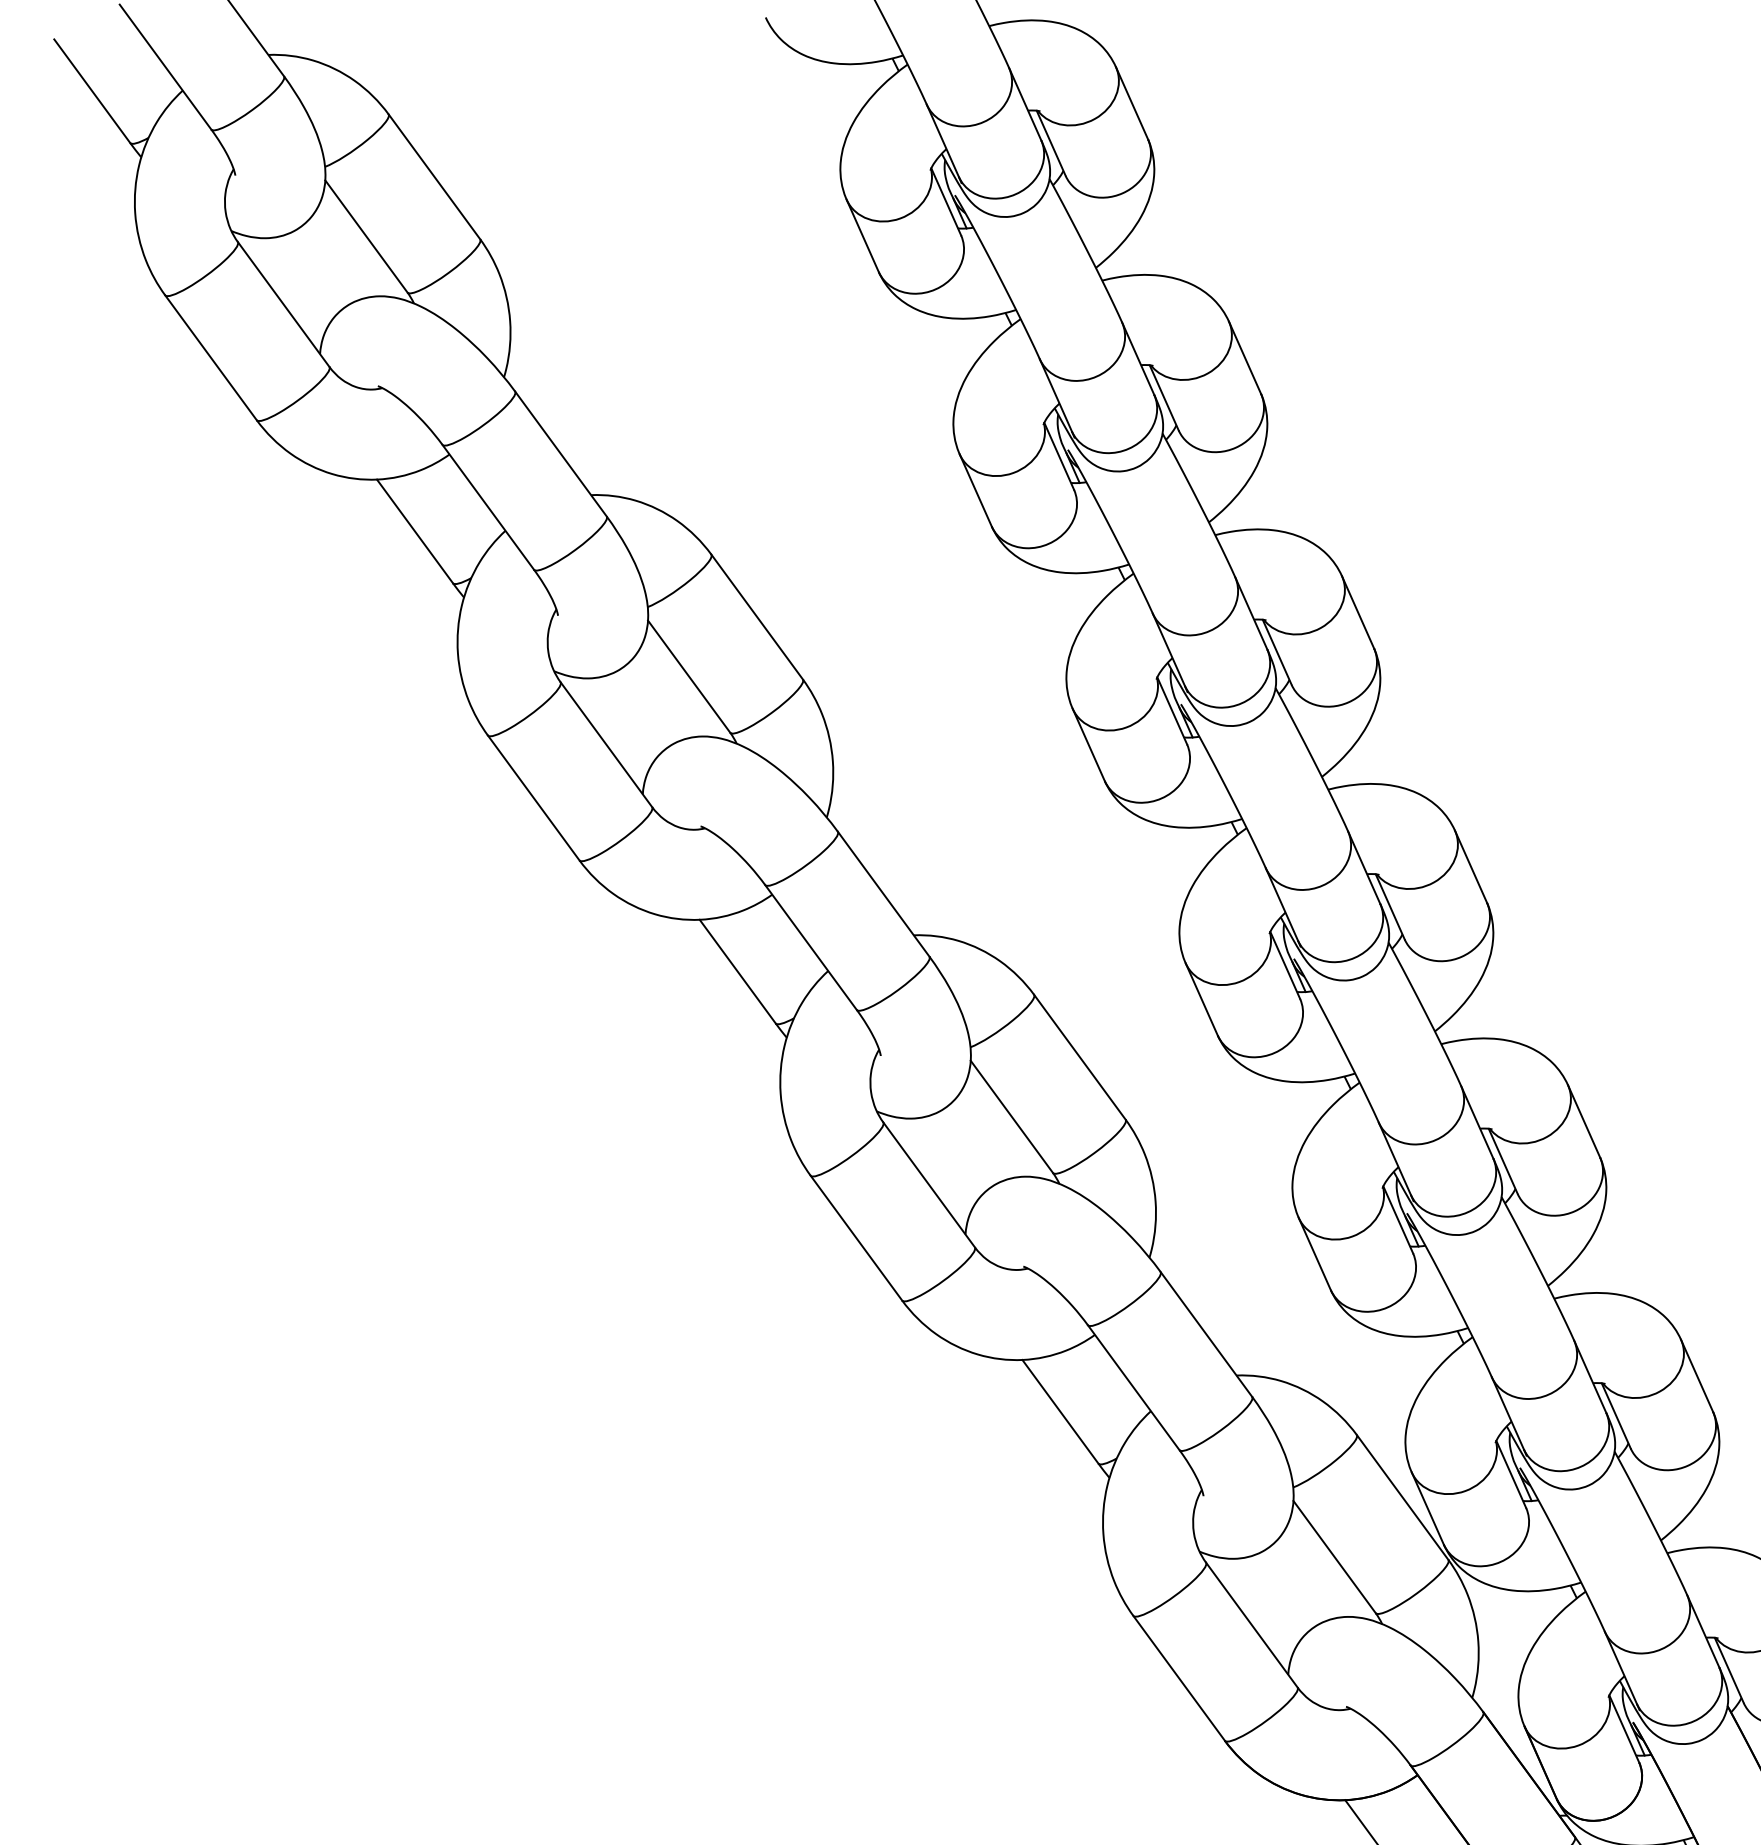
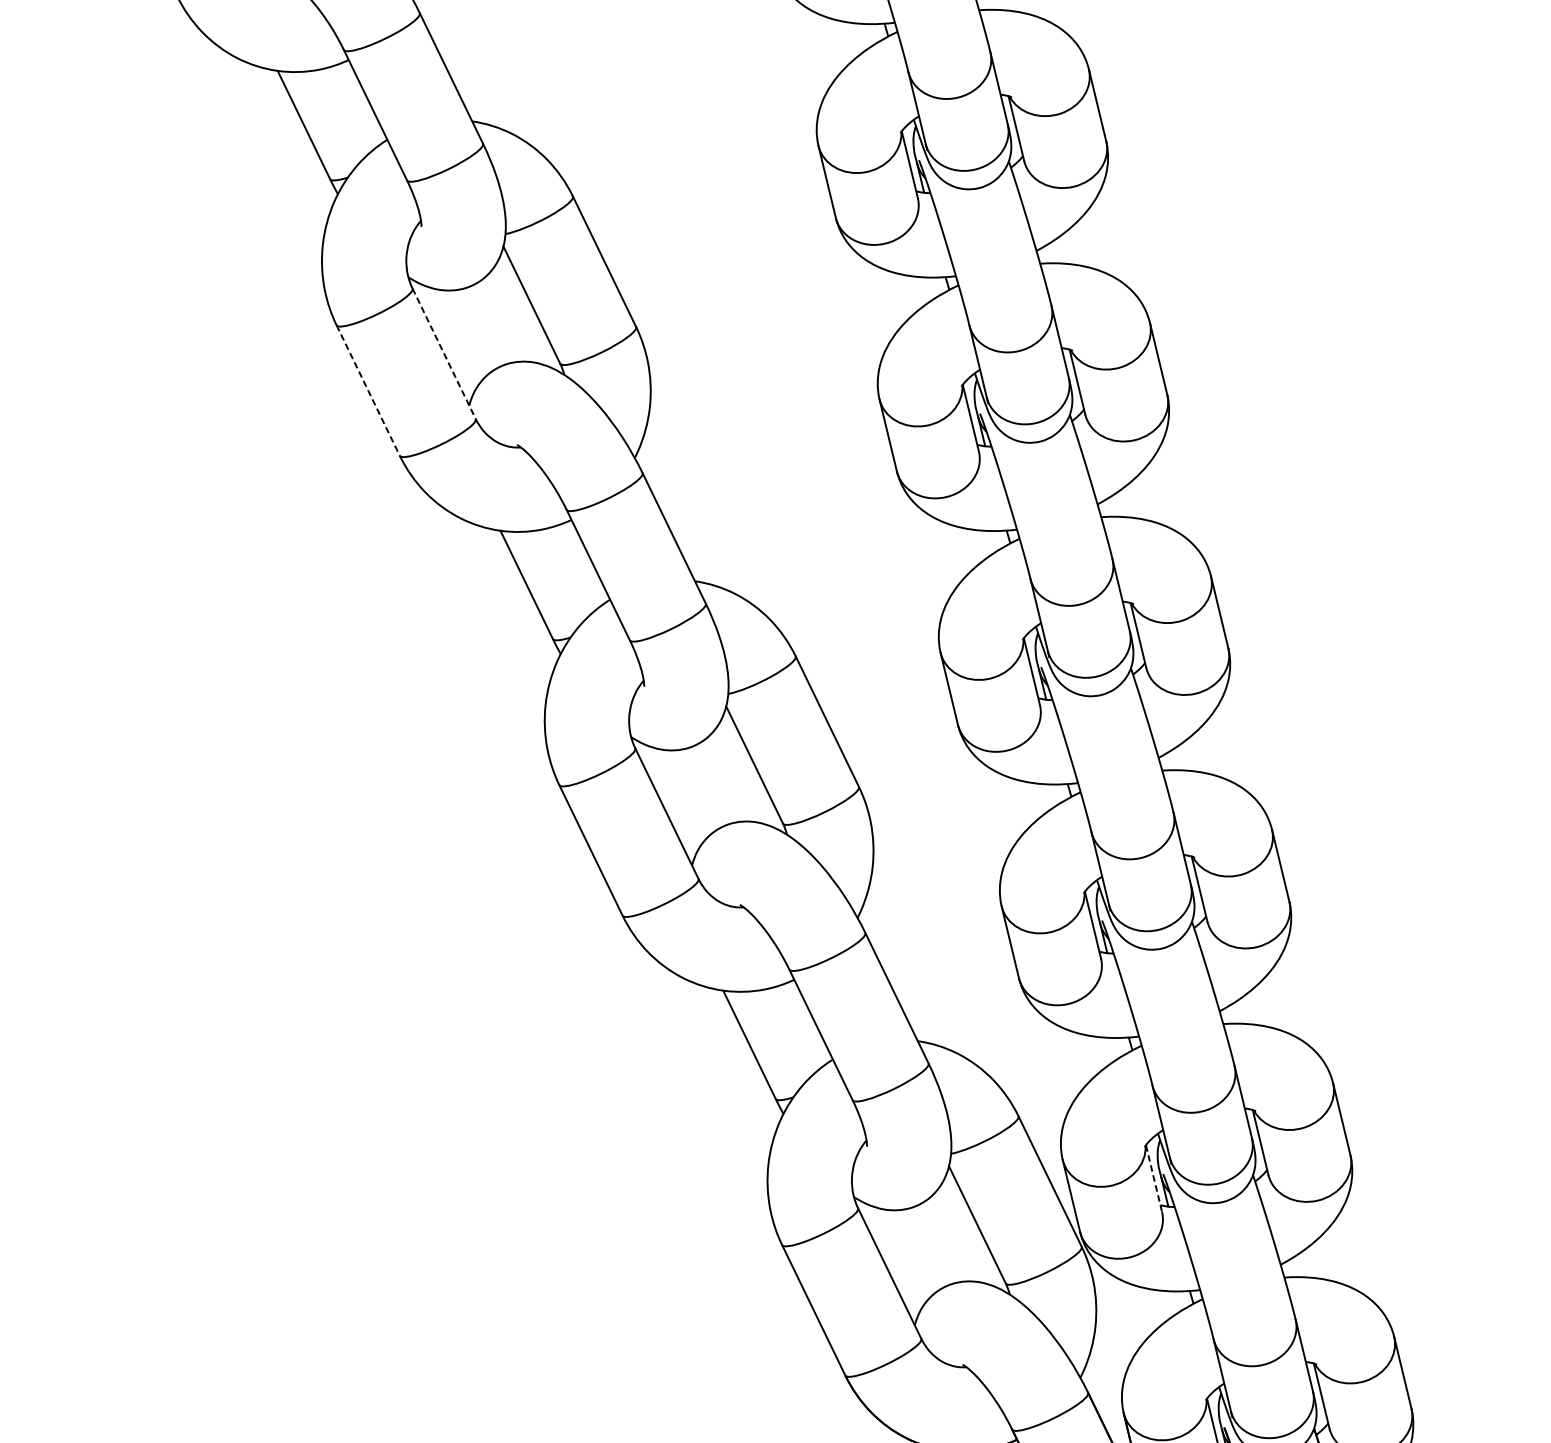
line: (606, 745) -> (444, 354), solid -> dashed
line: (533, 798) -> (367, 391), solid -> dashed
line: (1511, 1474) -> (1154, 1178), solid -> dashed

